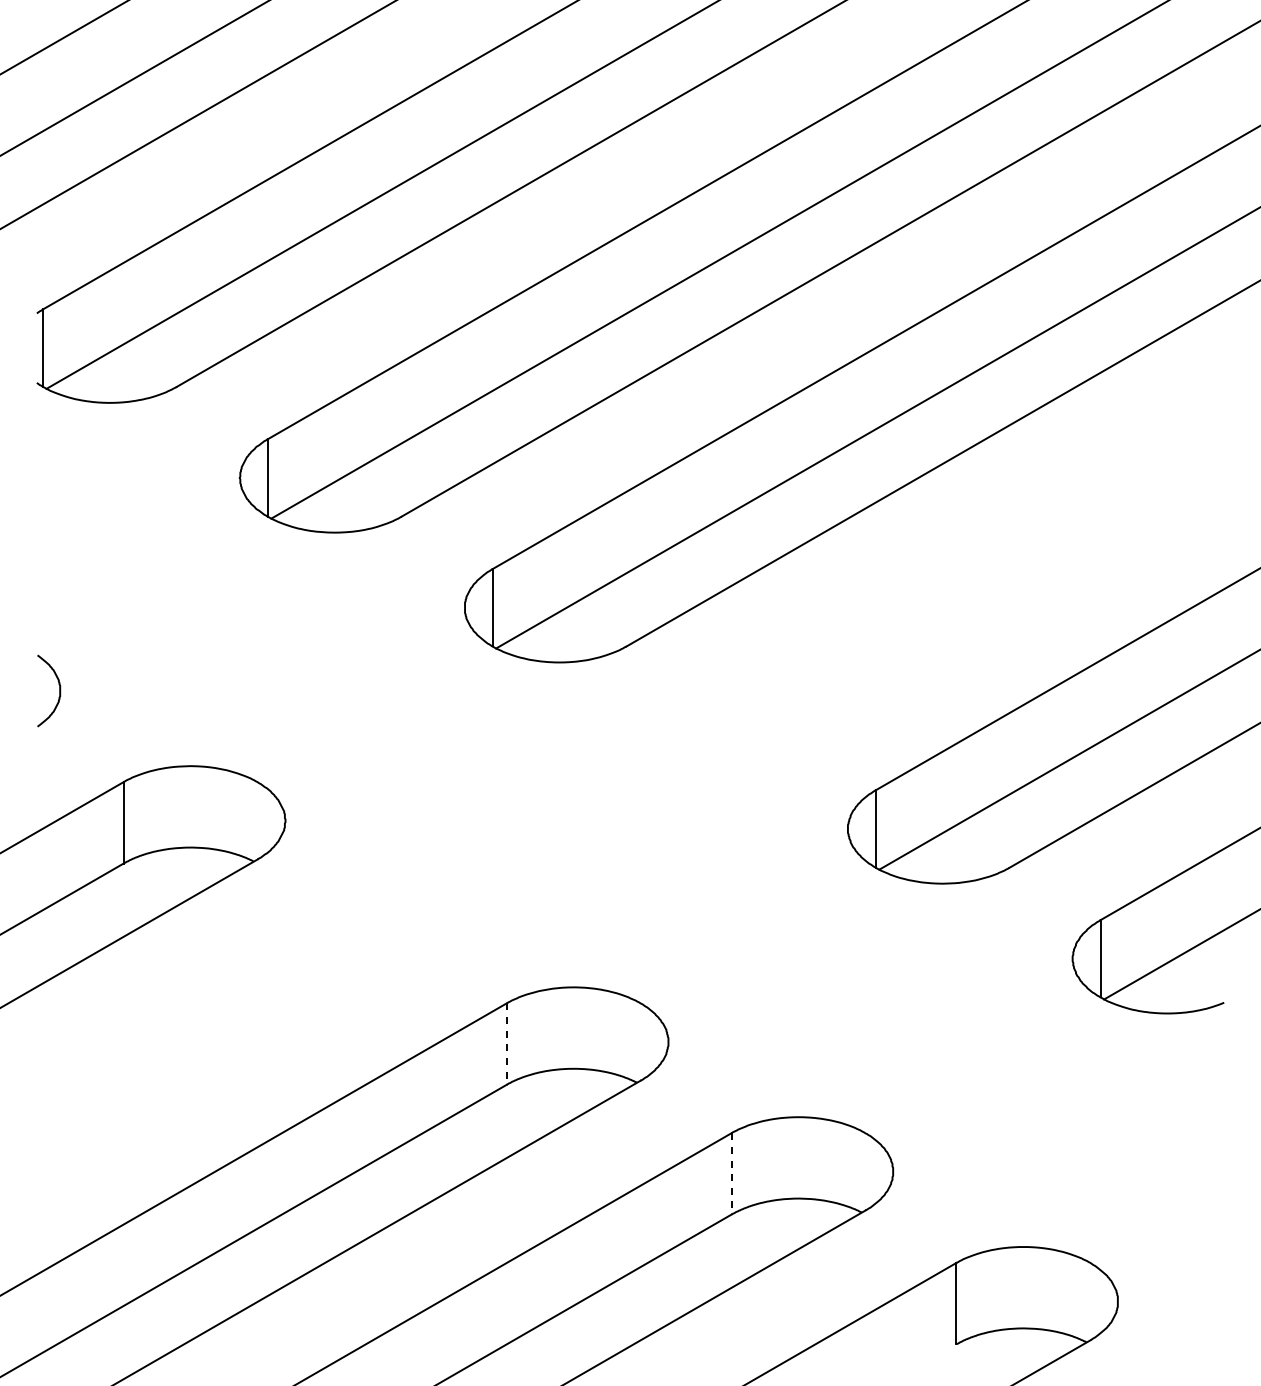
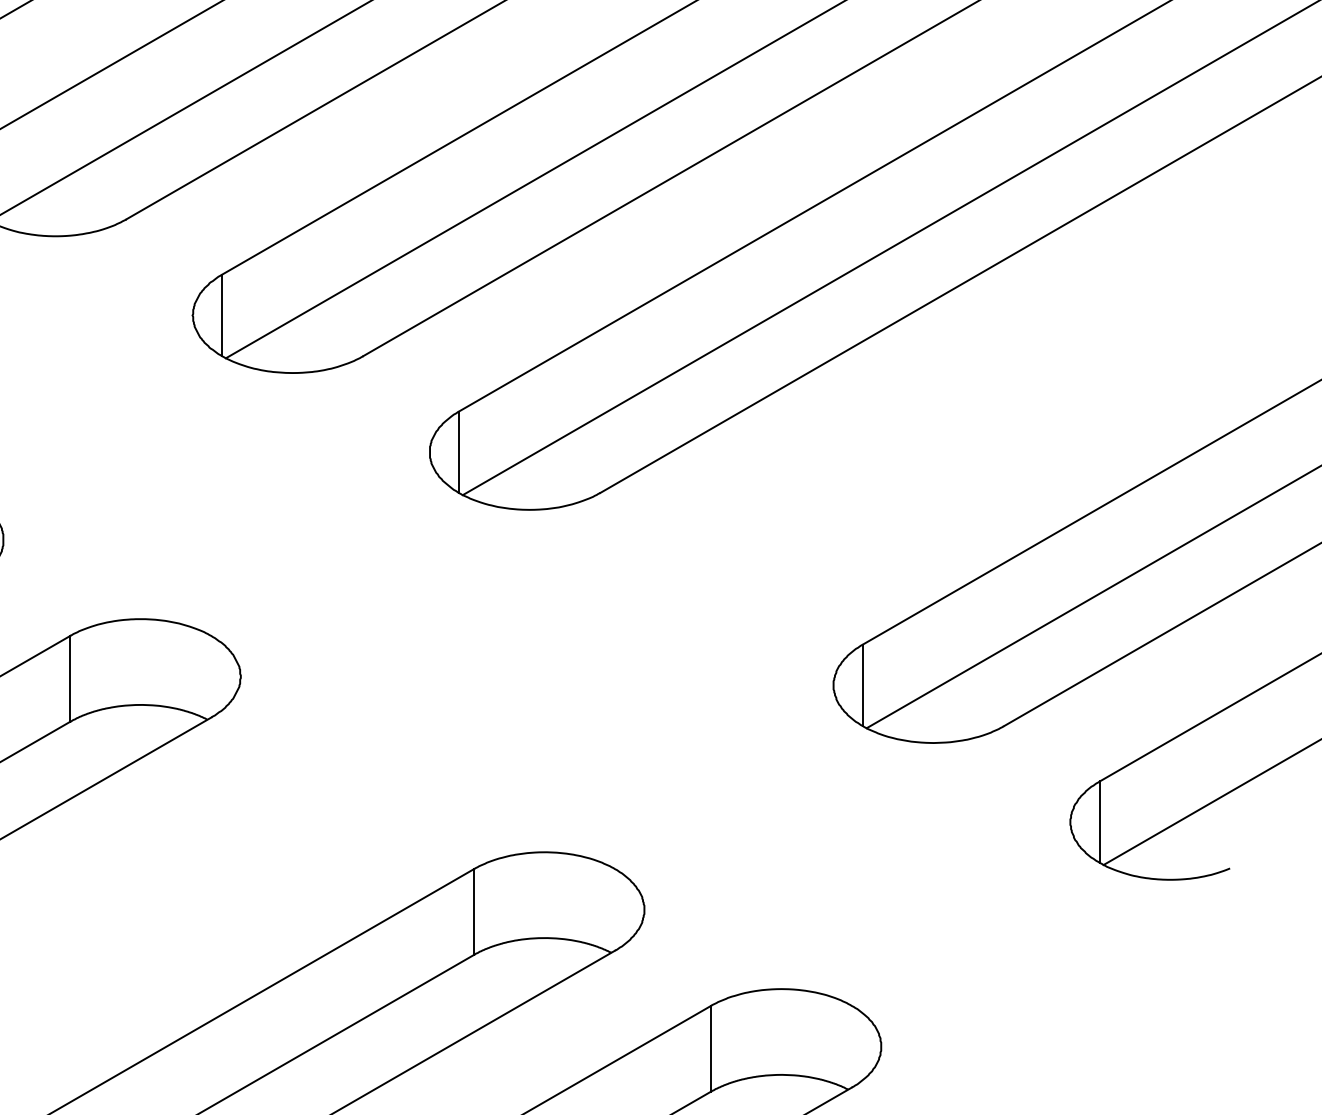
line: (506, 1044) -> (473, 912), dashed -> solid
line: (731, 1173) -> (710, 1048), dashed -> solid

